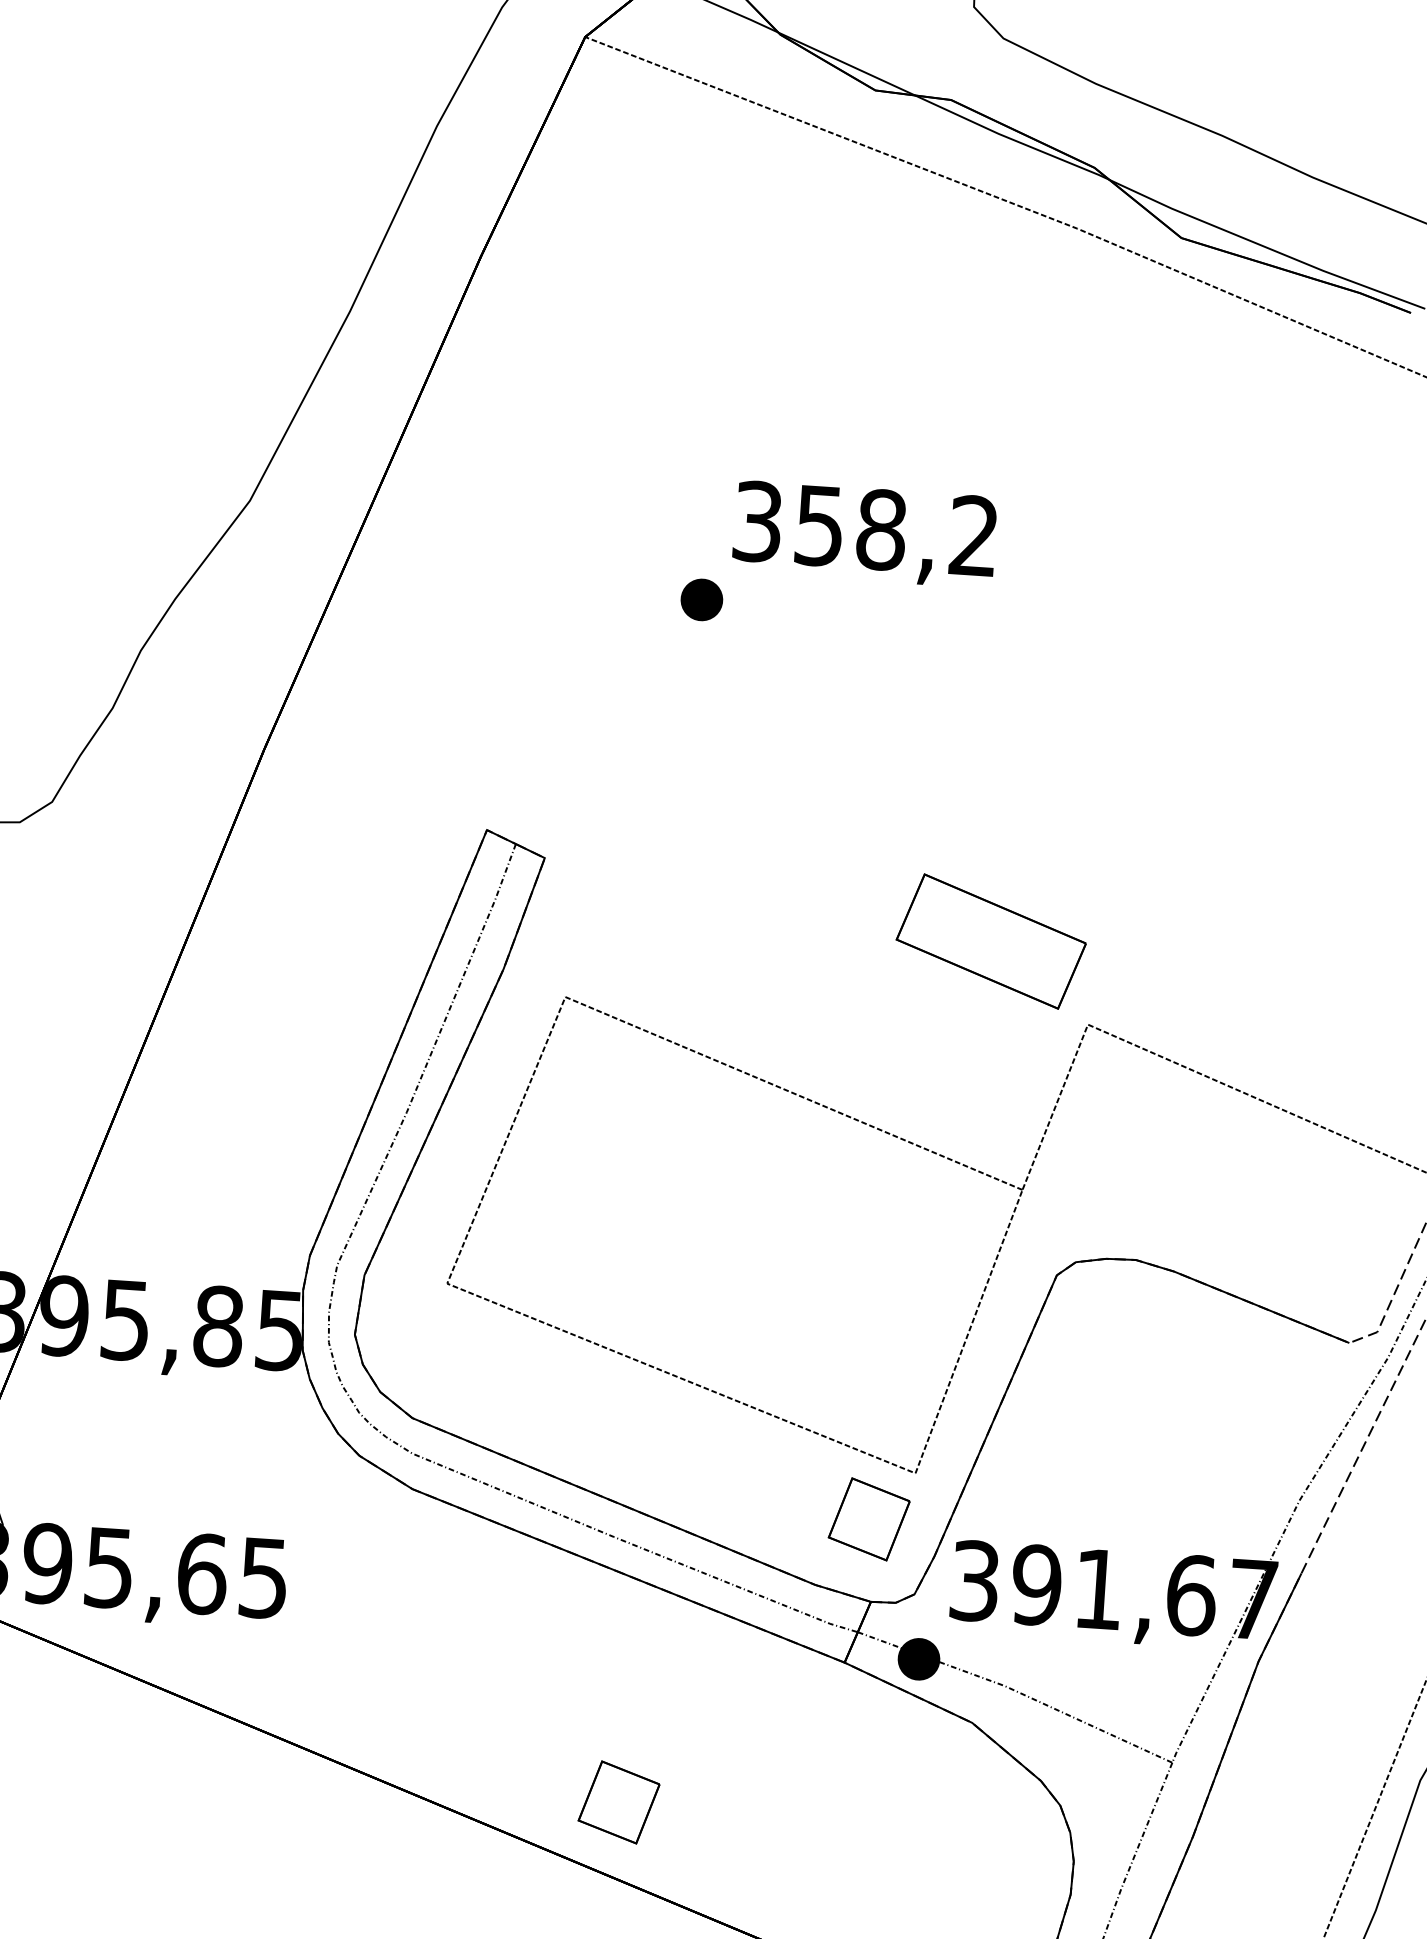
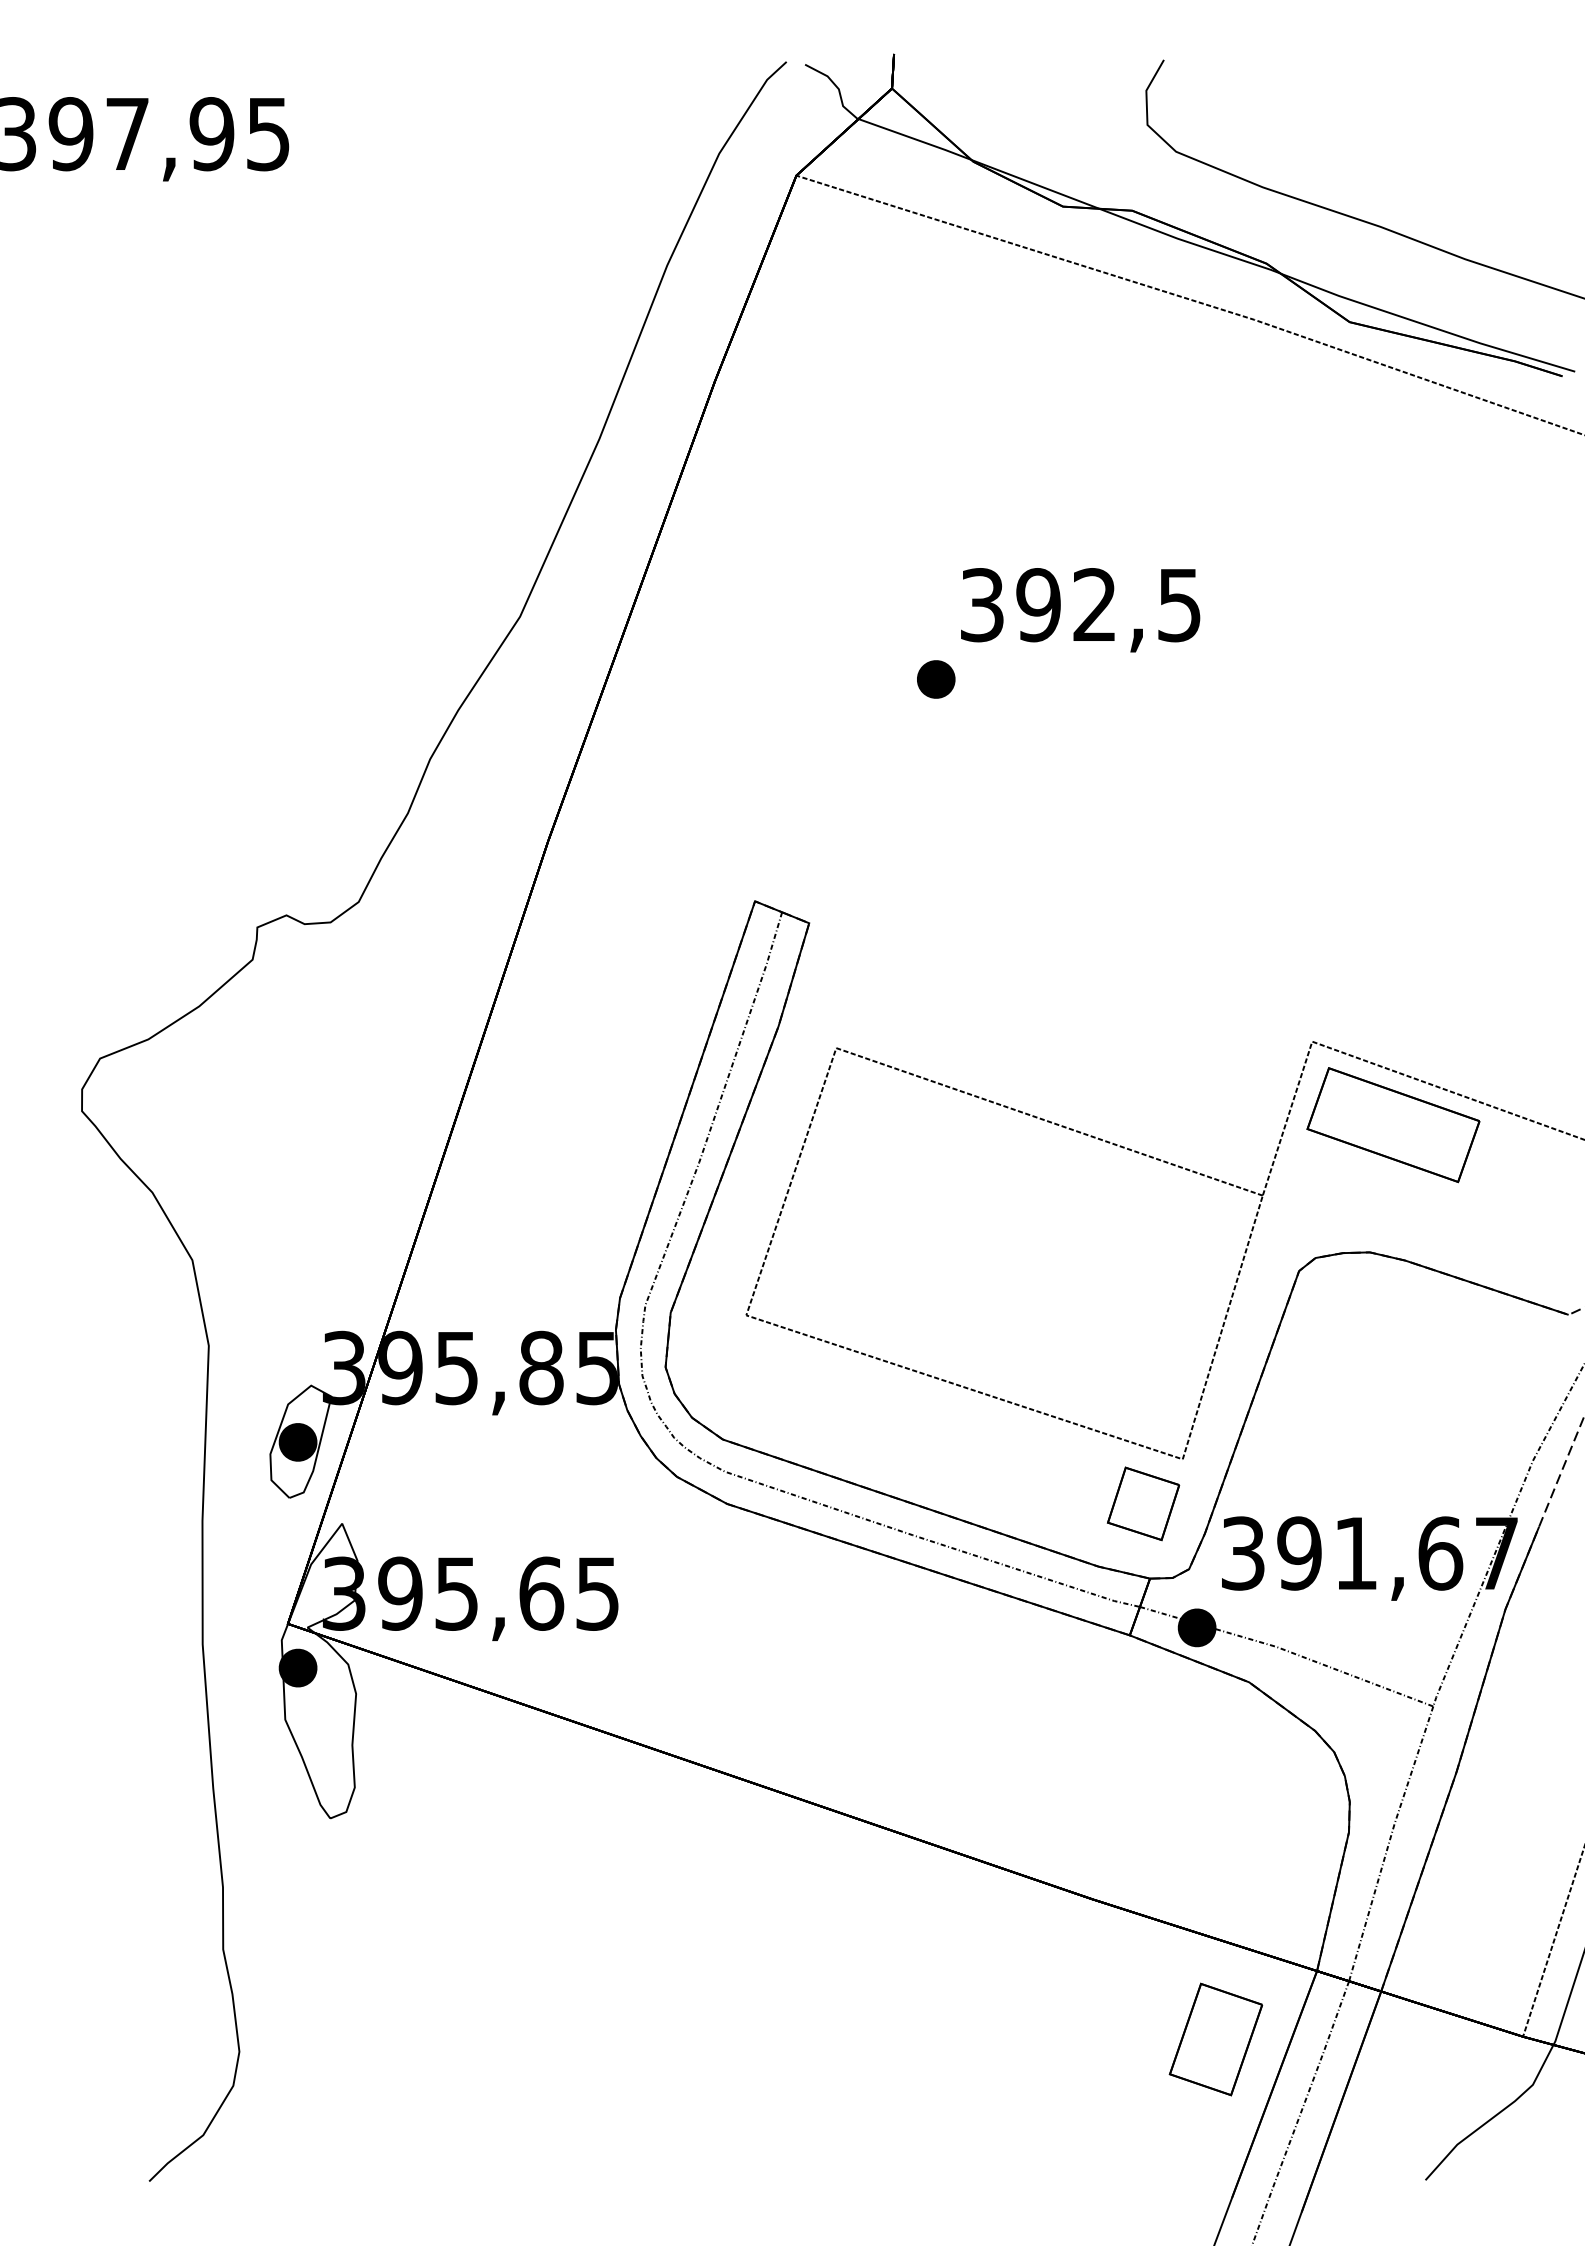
text: (896, 531) -> (1108, 605), 358,2 -> 392,5
part: (991, 942) -> (1393, 1125), moved
part: (619, 1802) -> (933, 1775), removed

